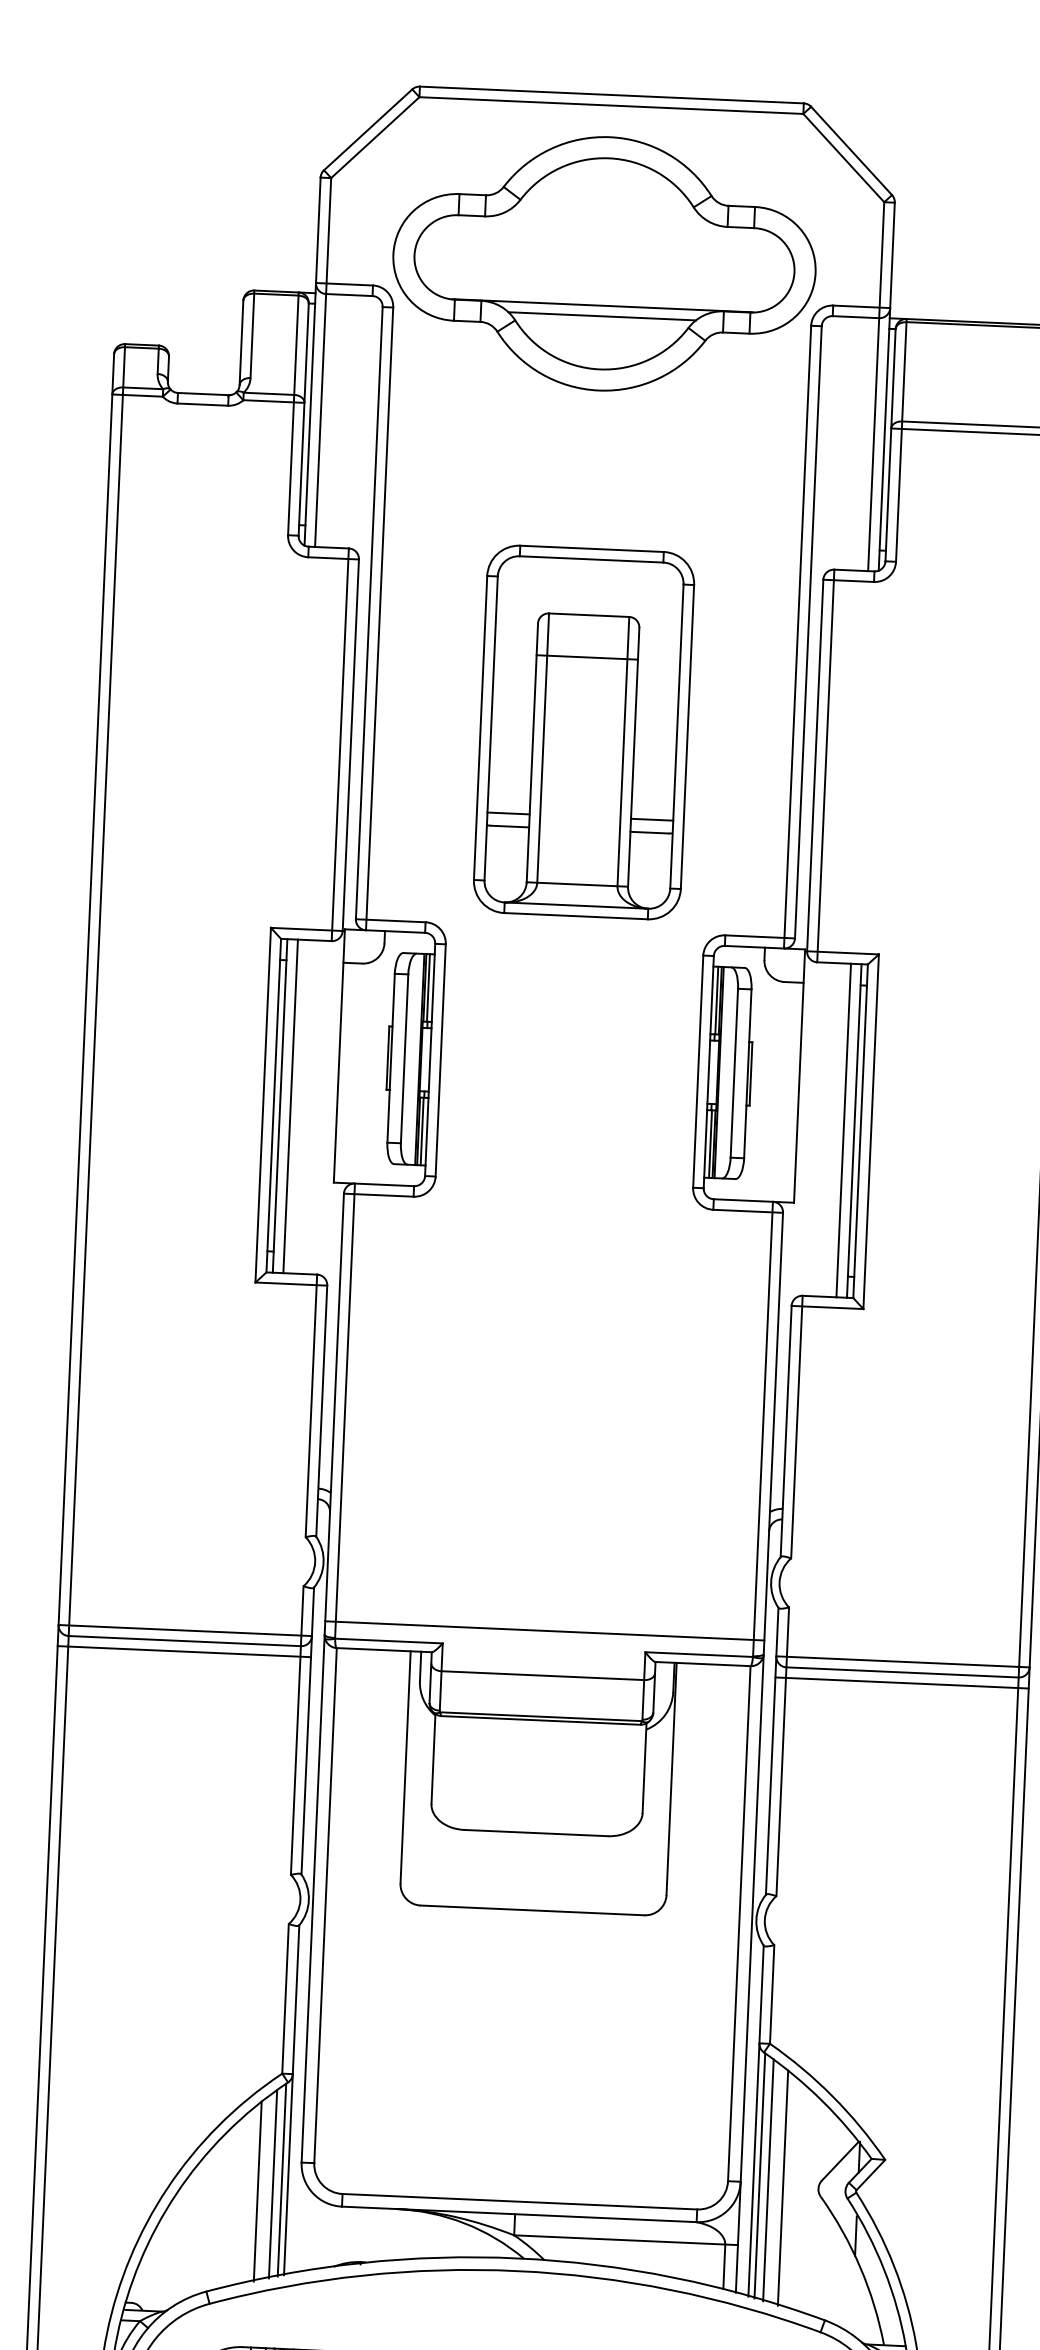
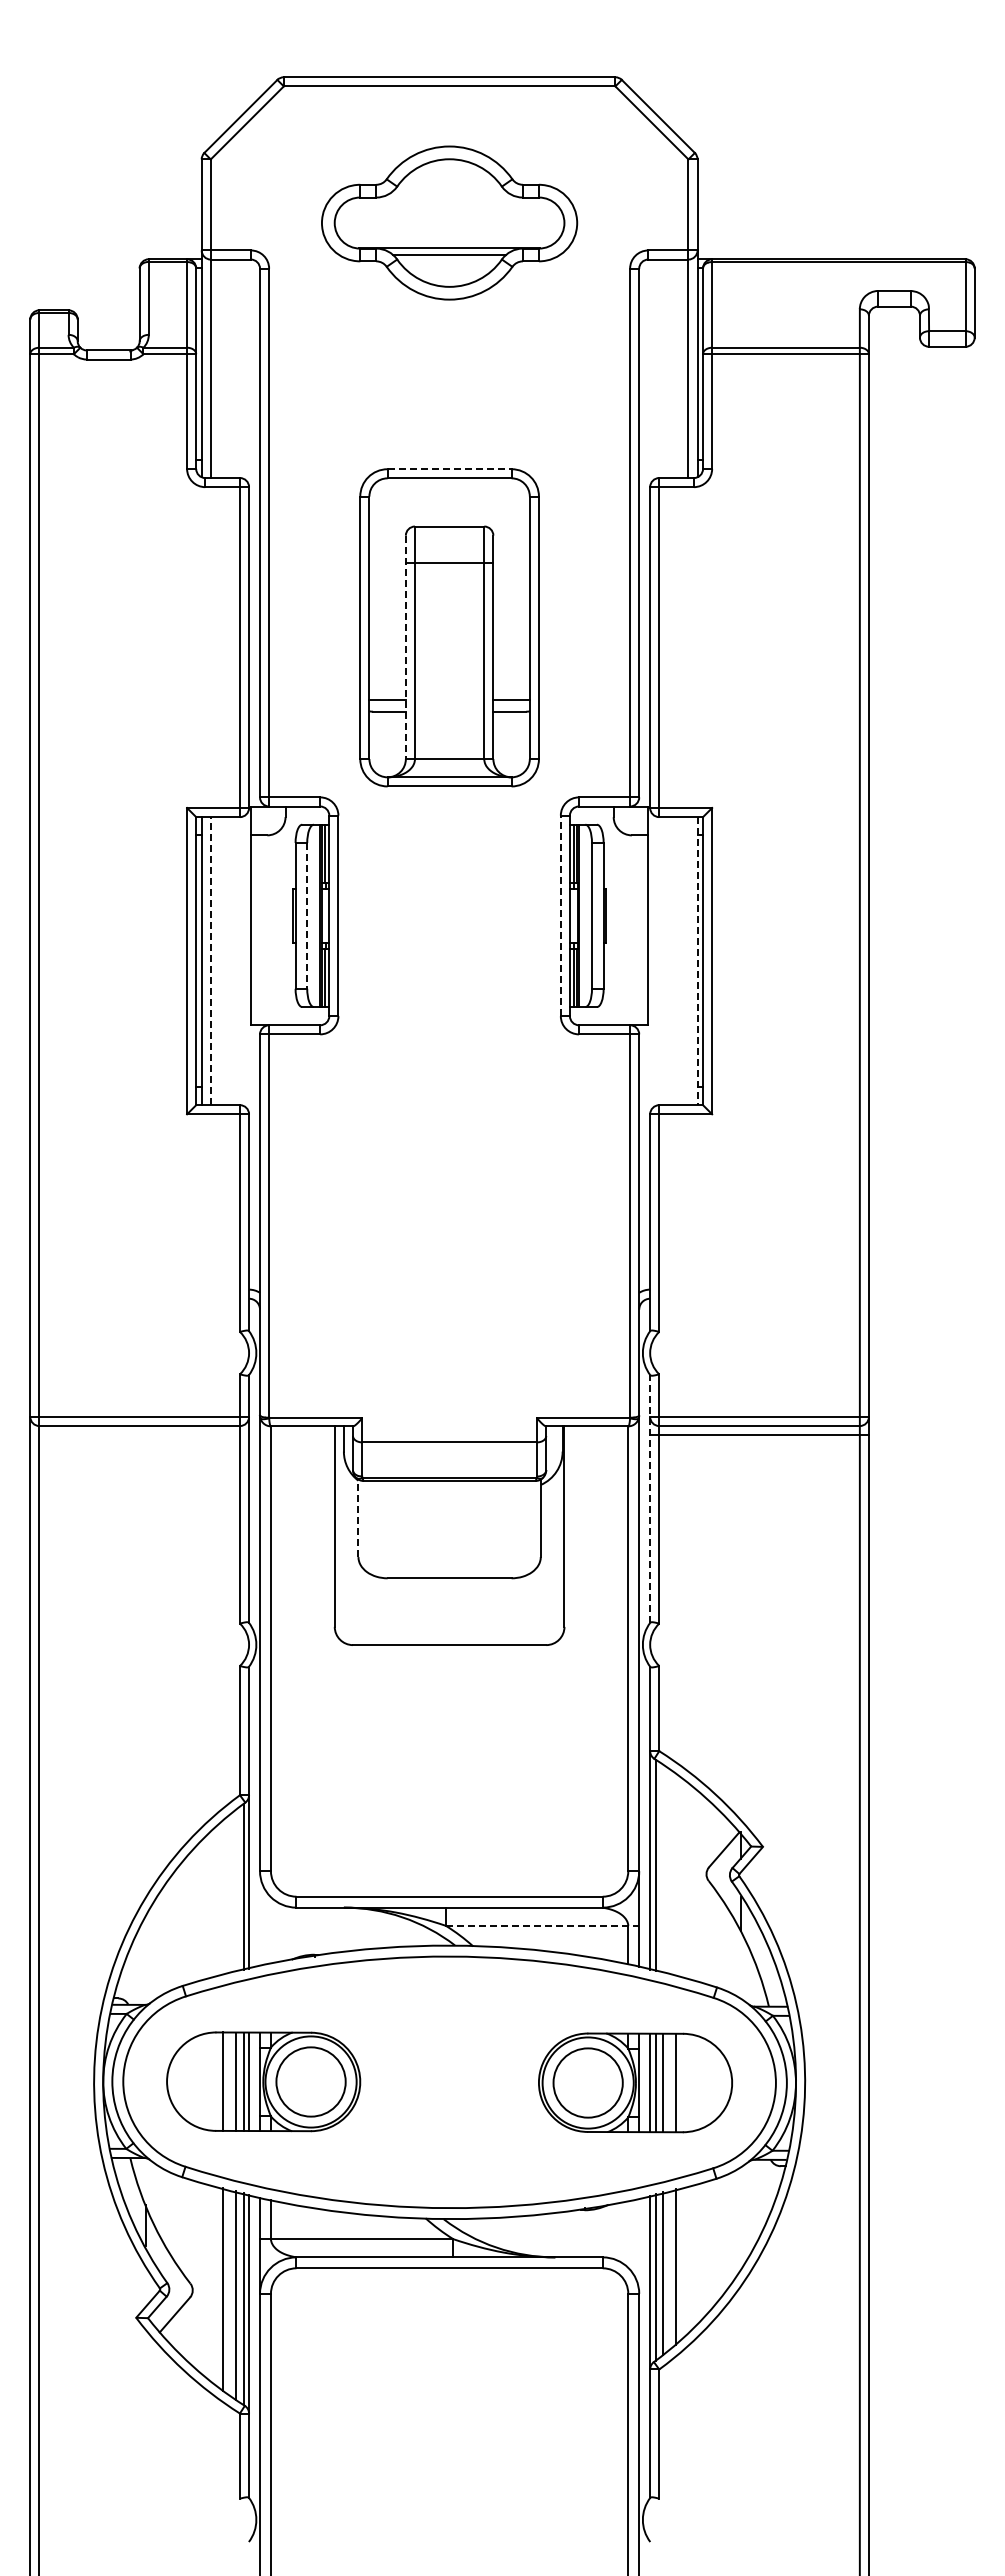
part: (604, 263) -> (449, 222), size x0.7
line: (591, 549) -> (449, 469), solid -> dashed
line: (531, 753) -> (405, 647), solid -> dashed
line: (404, 1058) -> (307, 915), solid -> dashed
line: (697, 1071) -> (560, 915), solid -> dashed
line: (290, 1105) -> (210, 960), solid -> dashed
line: (843, 1130) -> (688, 961), removed
line: (854, 1131) -> (697, 961), solid -> dashed
line: (544, 1630) -> (449, 1403), removed
line: (184, 1652) -> (139, 1435), removed
line: (772, 1750) -> (650, 1498), solid -> dashed
line: (433, 1759) -> (358, 1518), solid -> dashed
line: (768, 2179) -> (663, 1868), removed
line: (273, 2183) -> (236, 1890), removed
line: (782, 2187) -> (675, 1874), removed
line: (258, 2191) -> (223, 1897), removed
line: (625, 2239) -> (542, 1925), solid -> dashed

